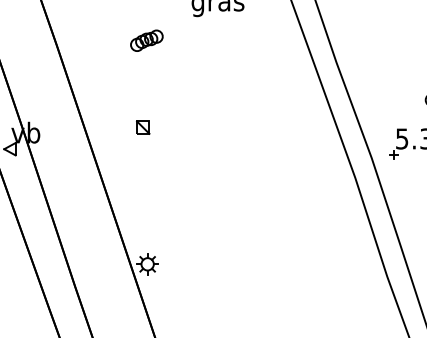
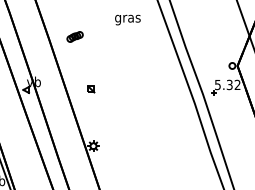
part: (145, 39) -> (74, 36), moved
part: (143, 127) -> (91, 89), moved

